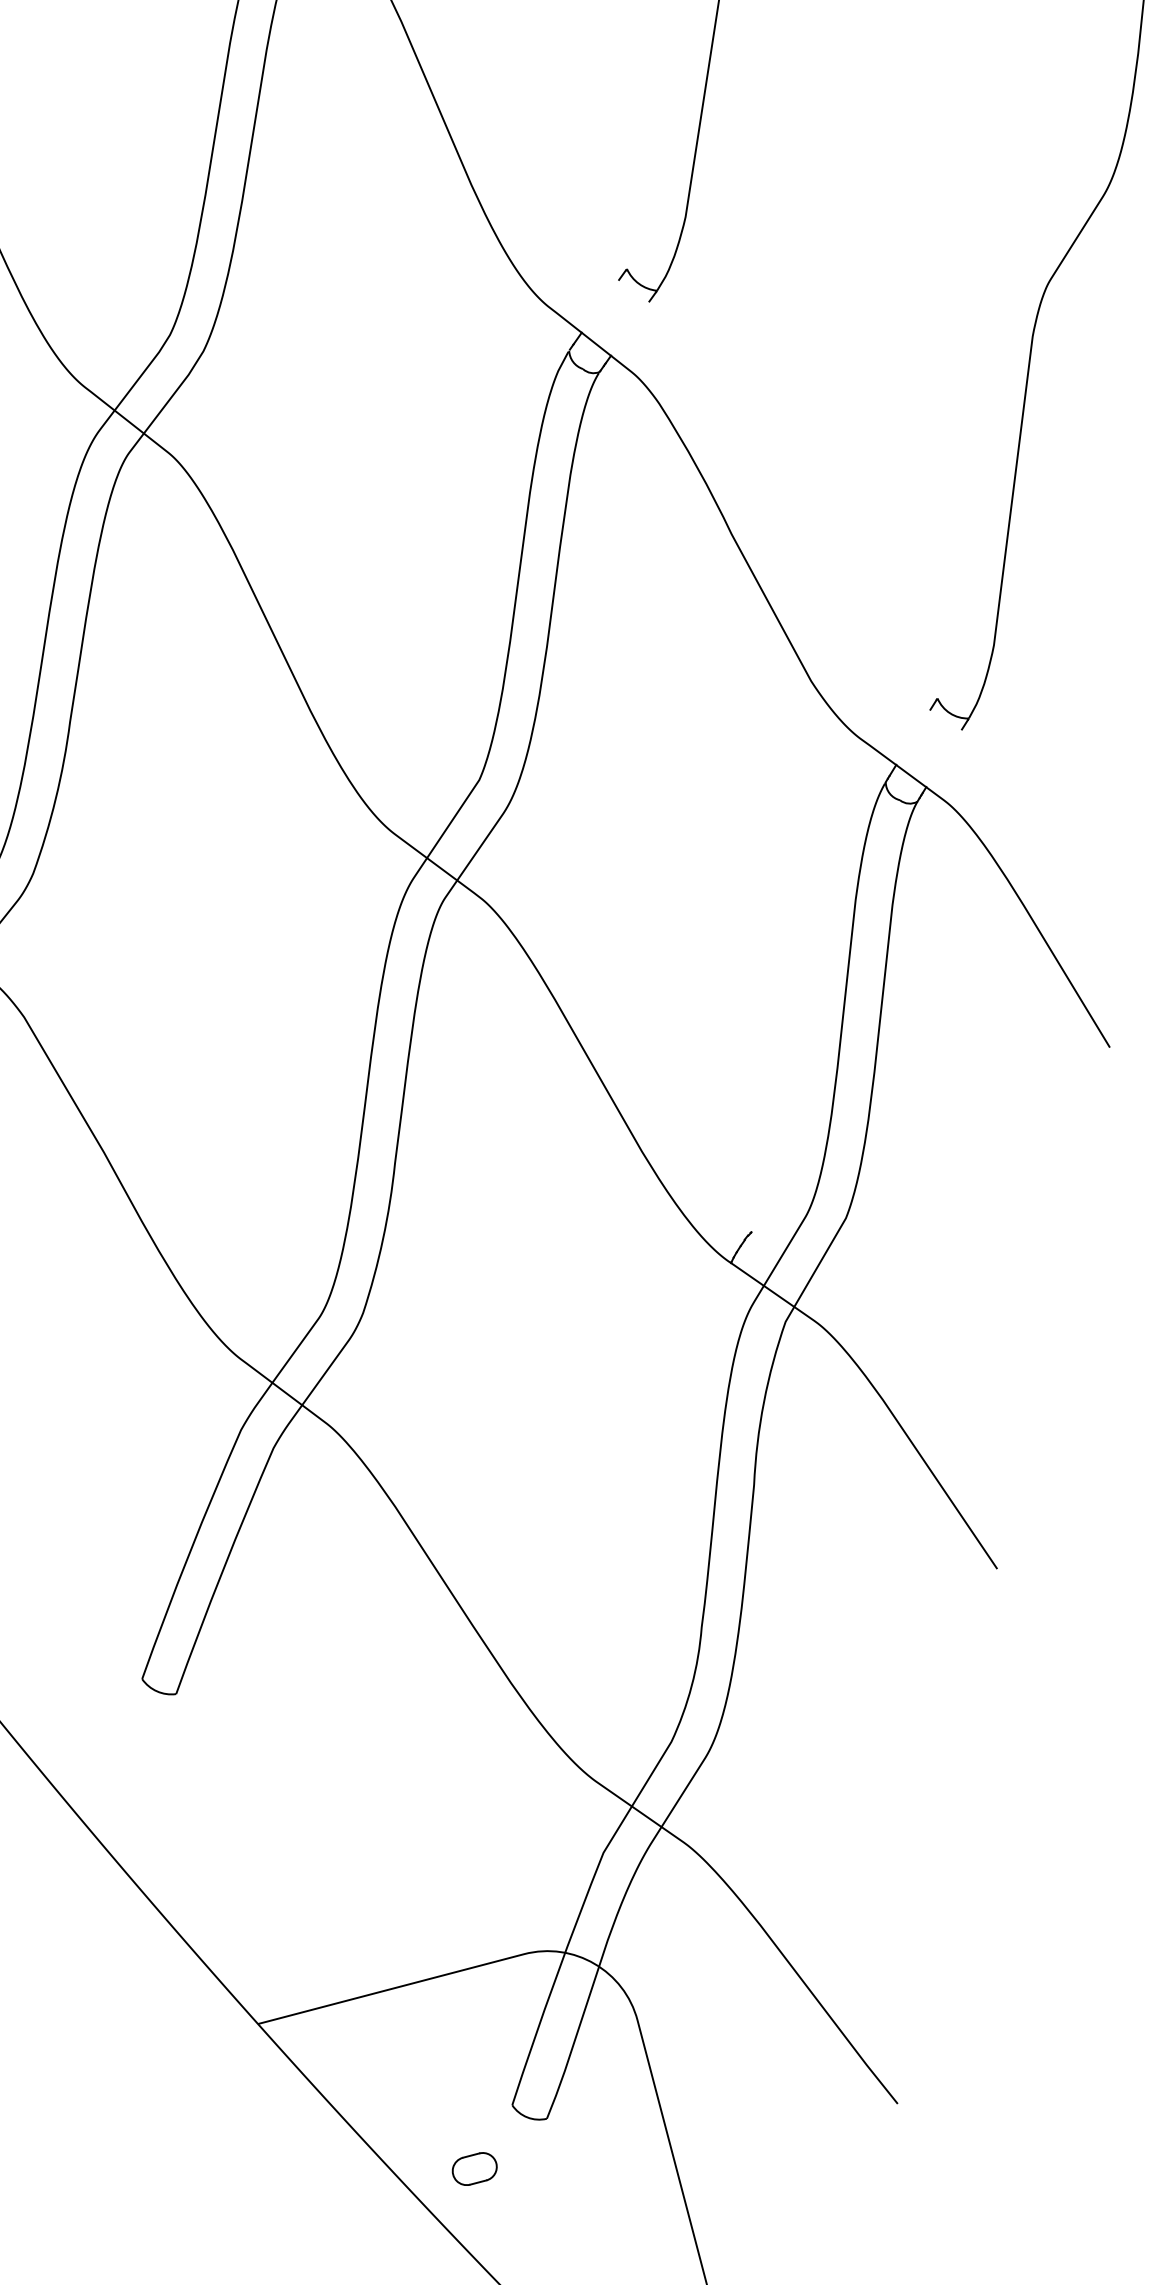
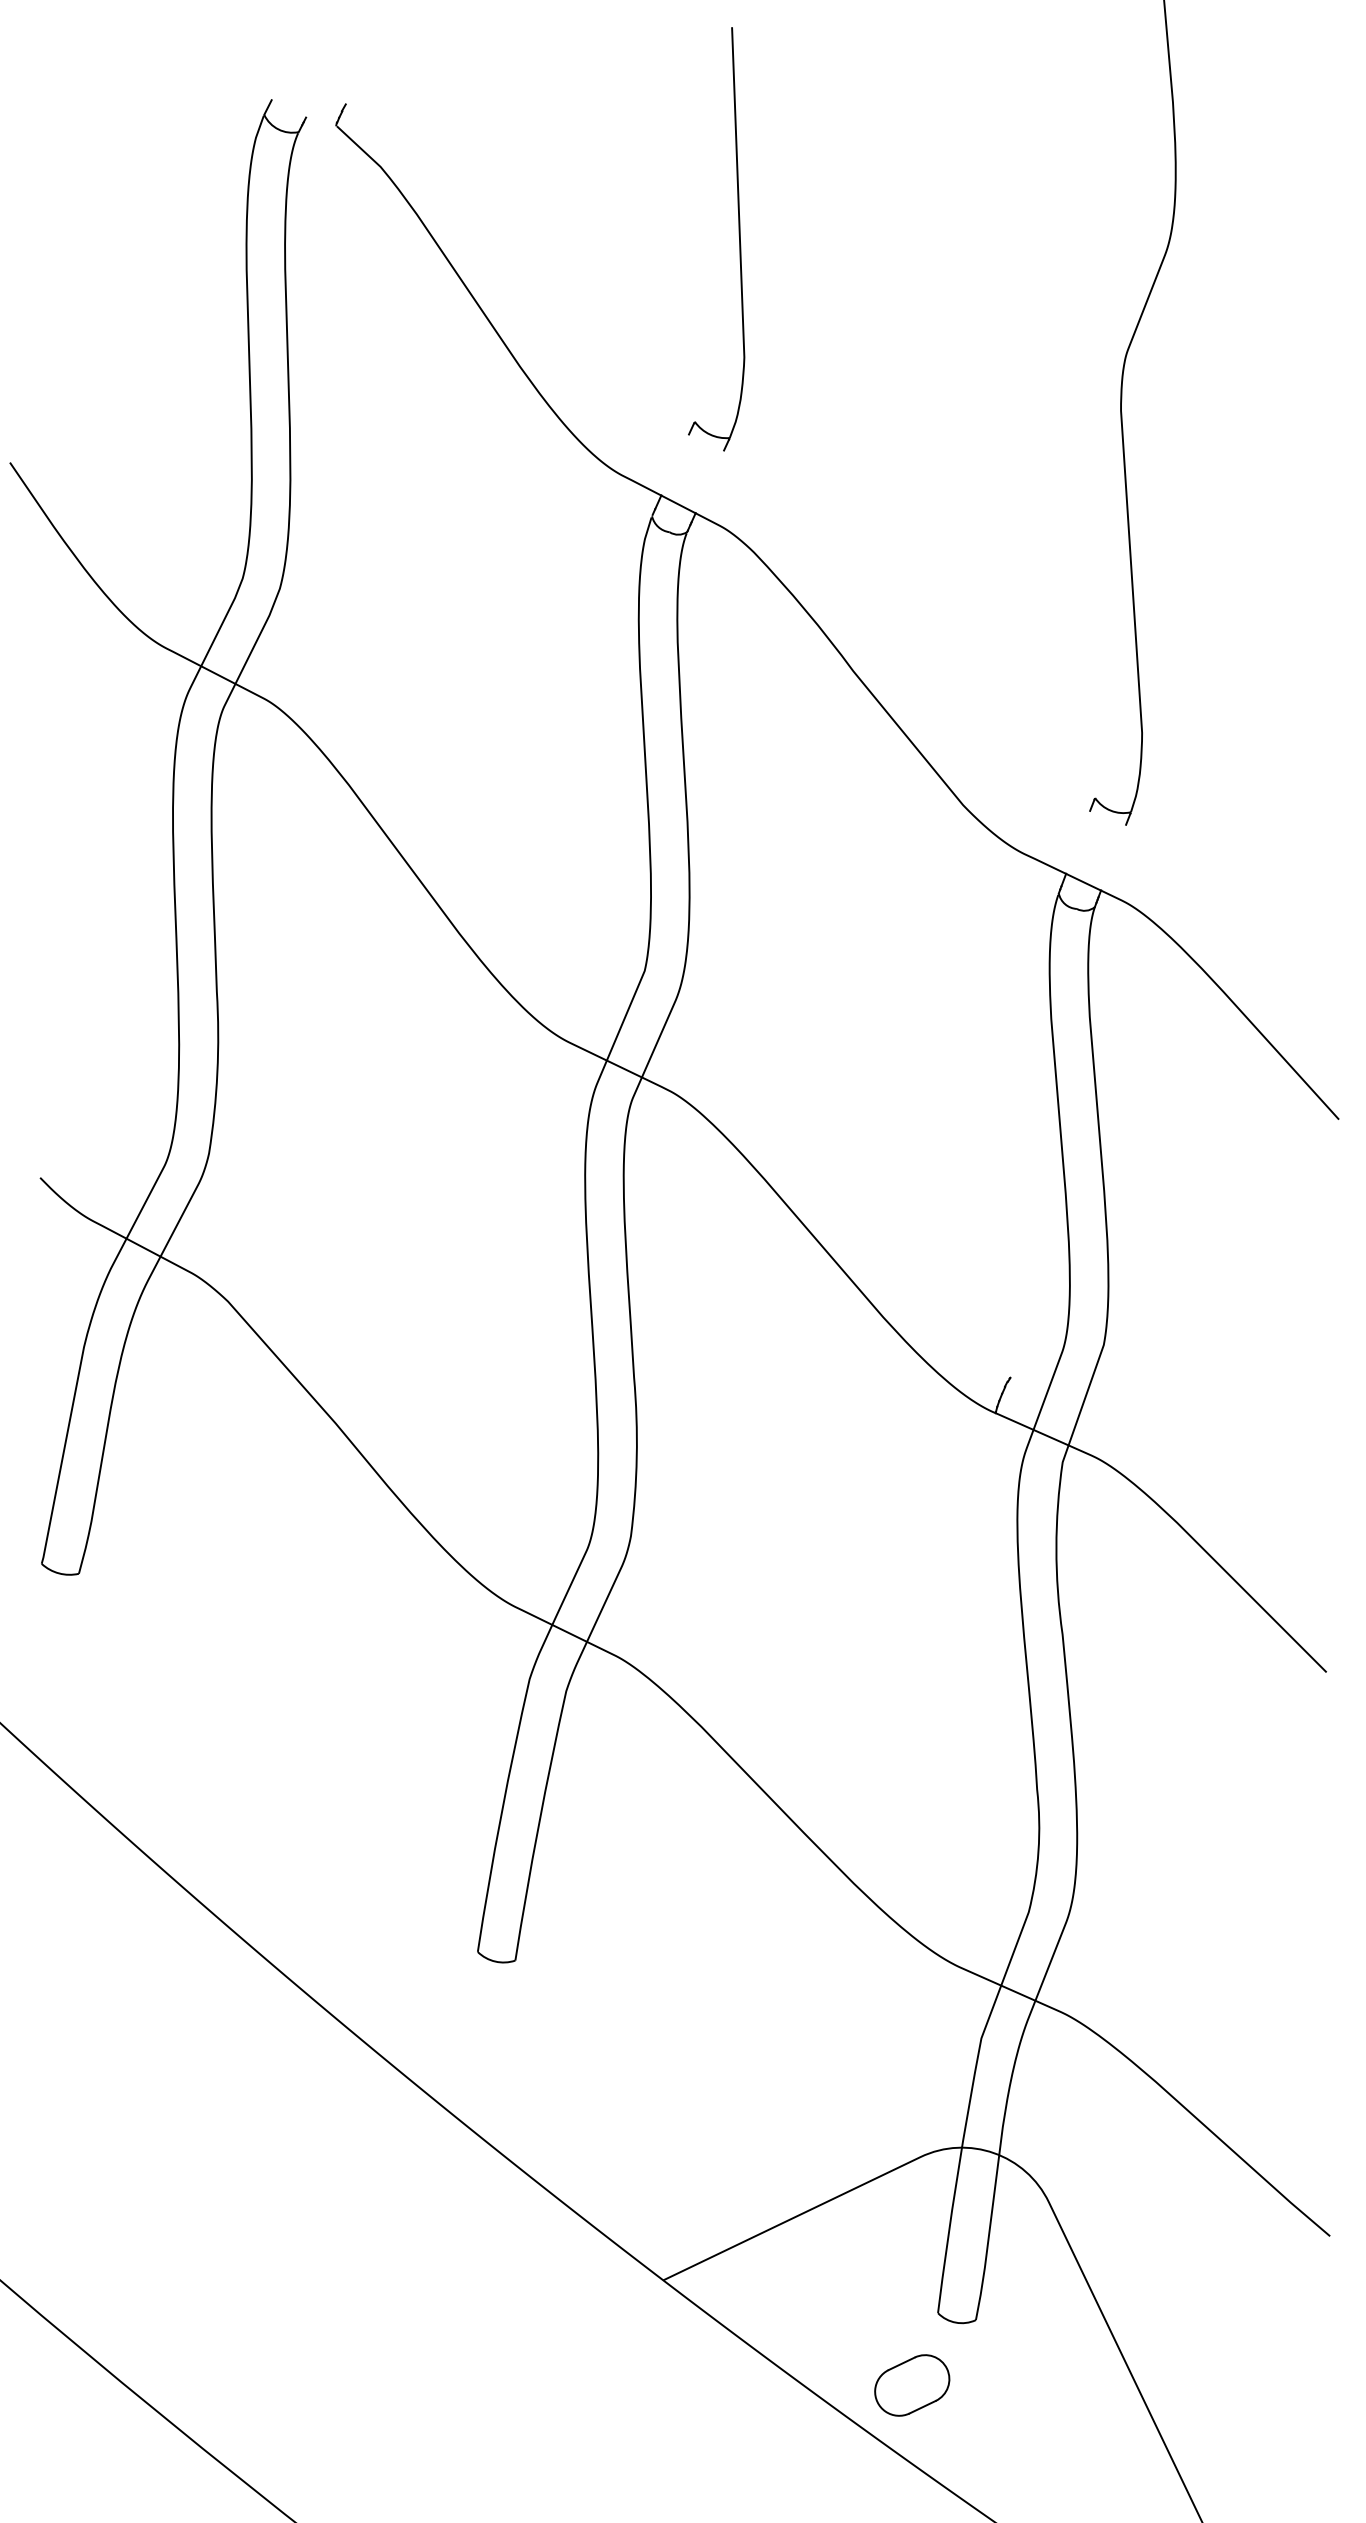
part: (474, 2169) -> (912, 2385), size x1.67

